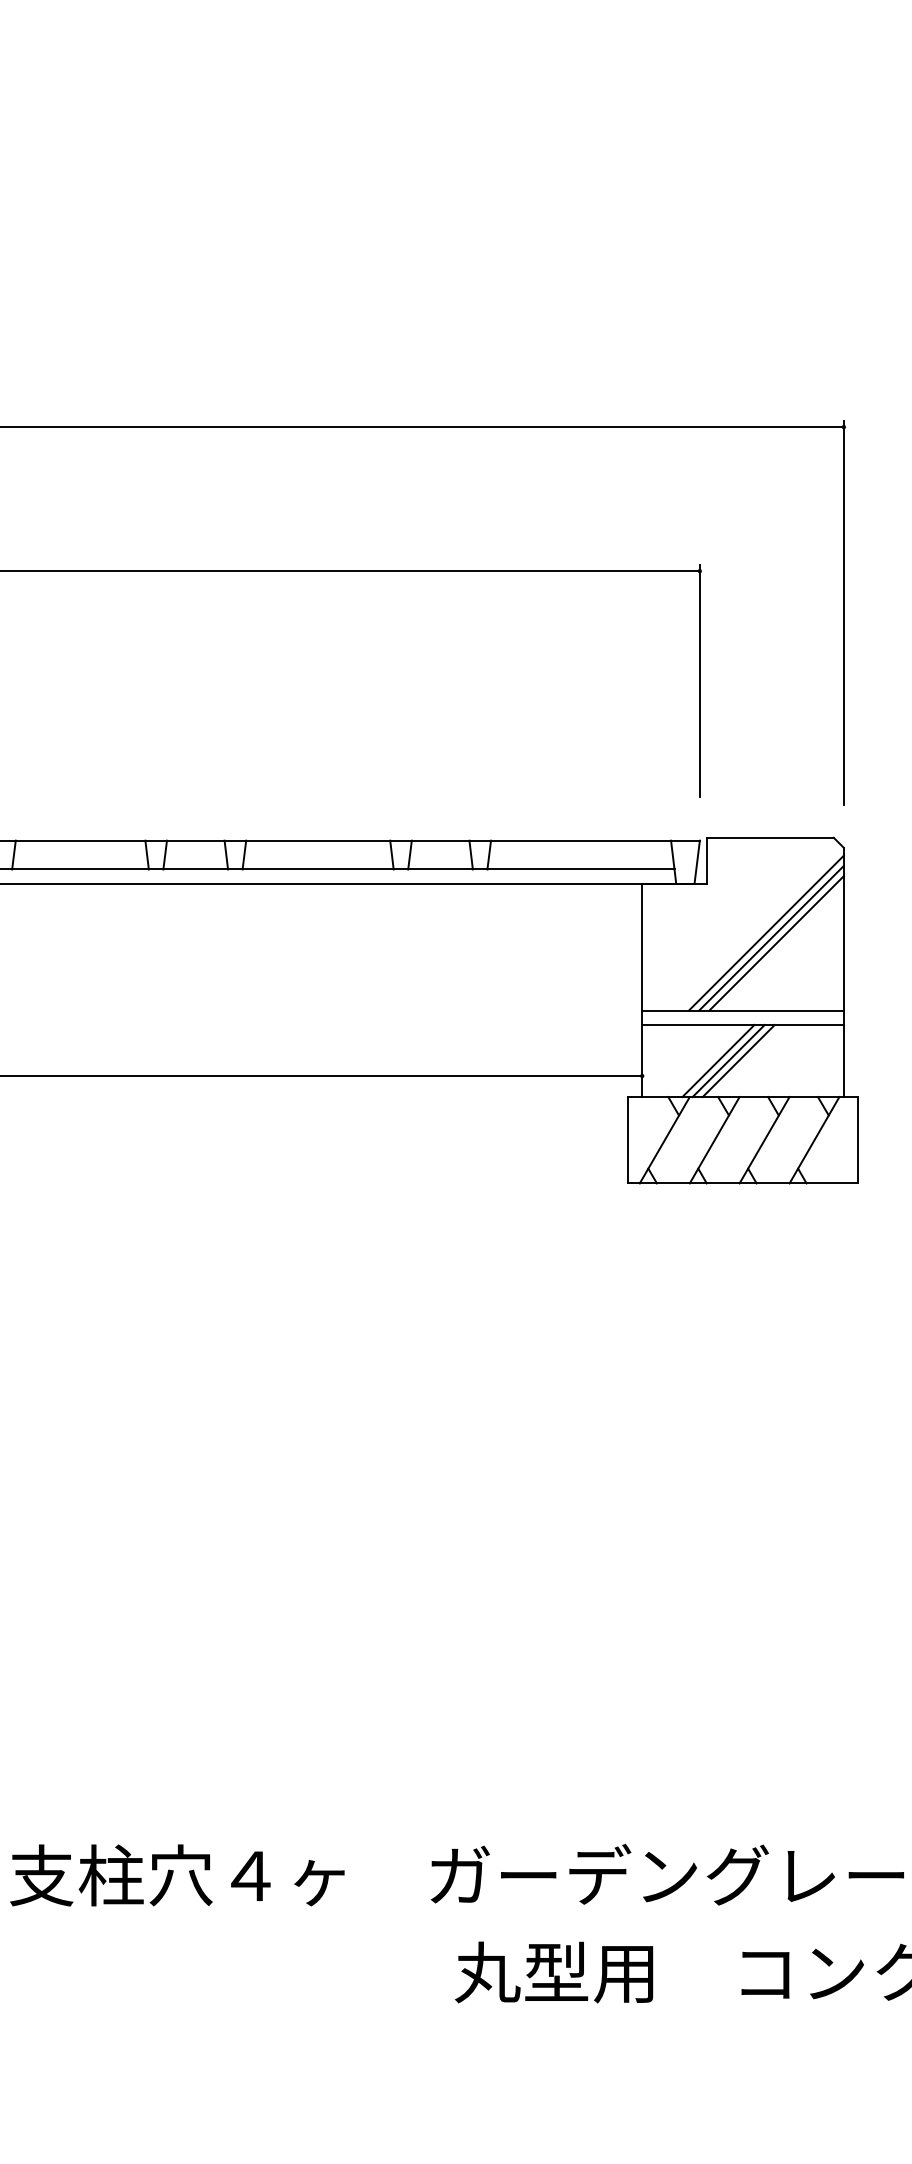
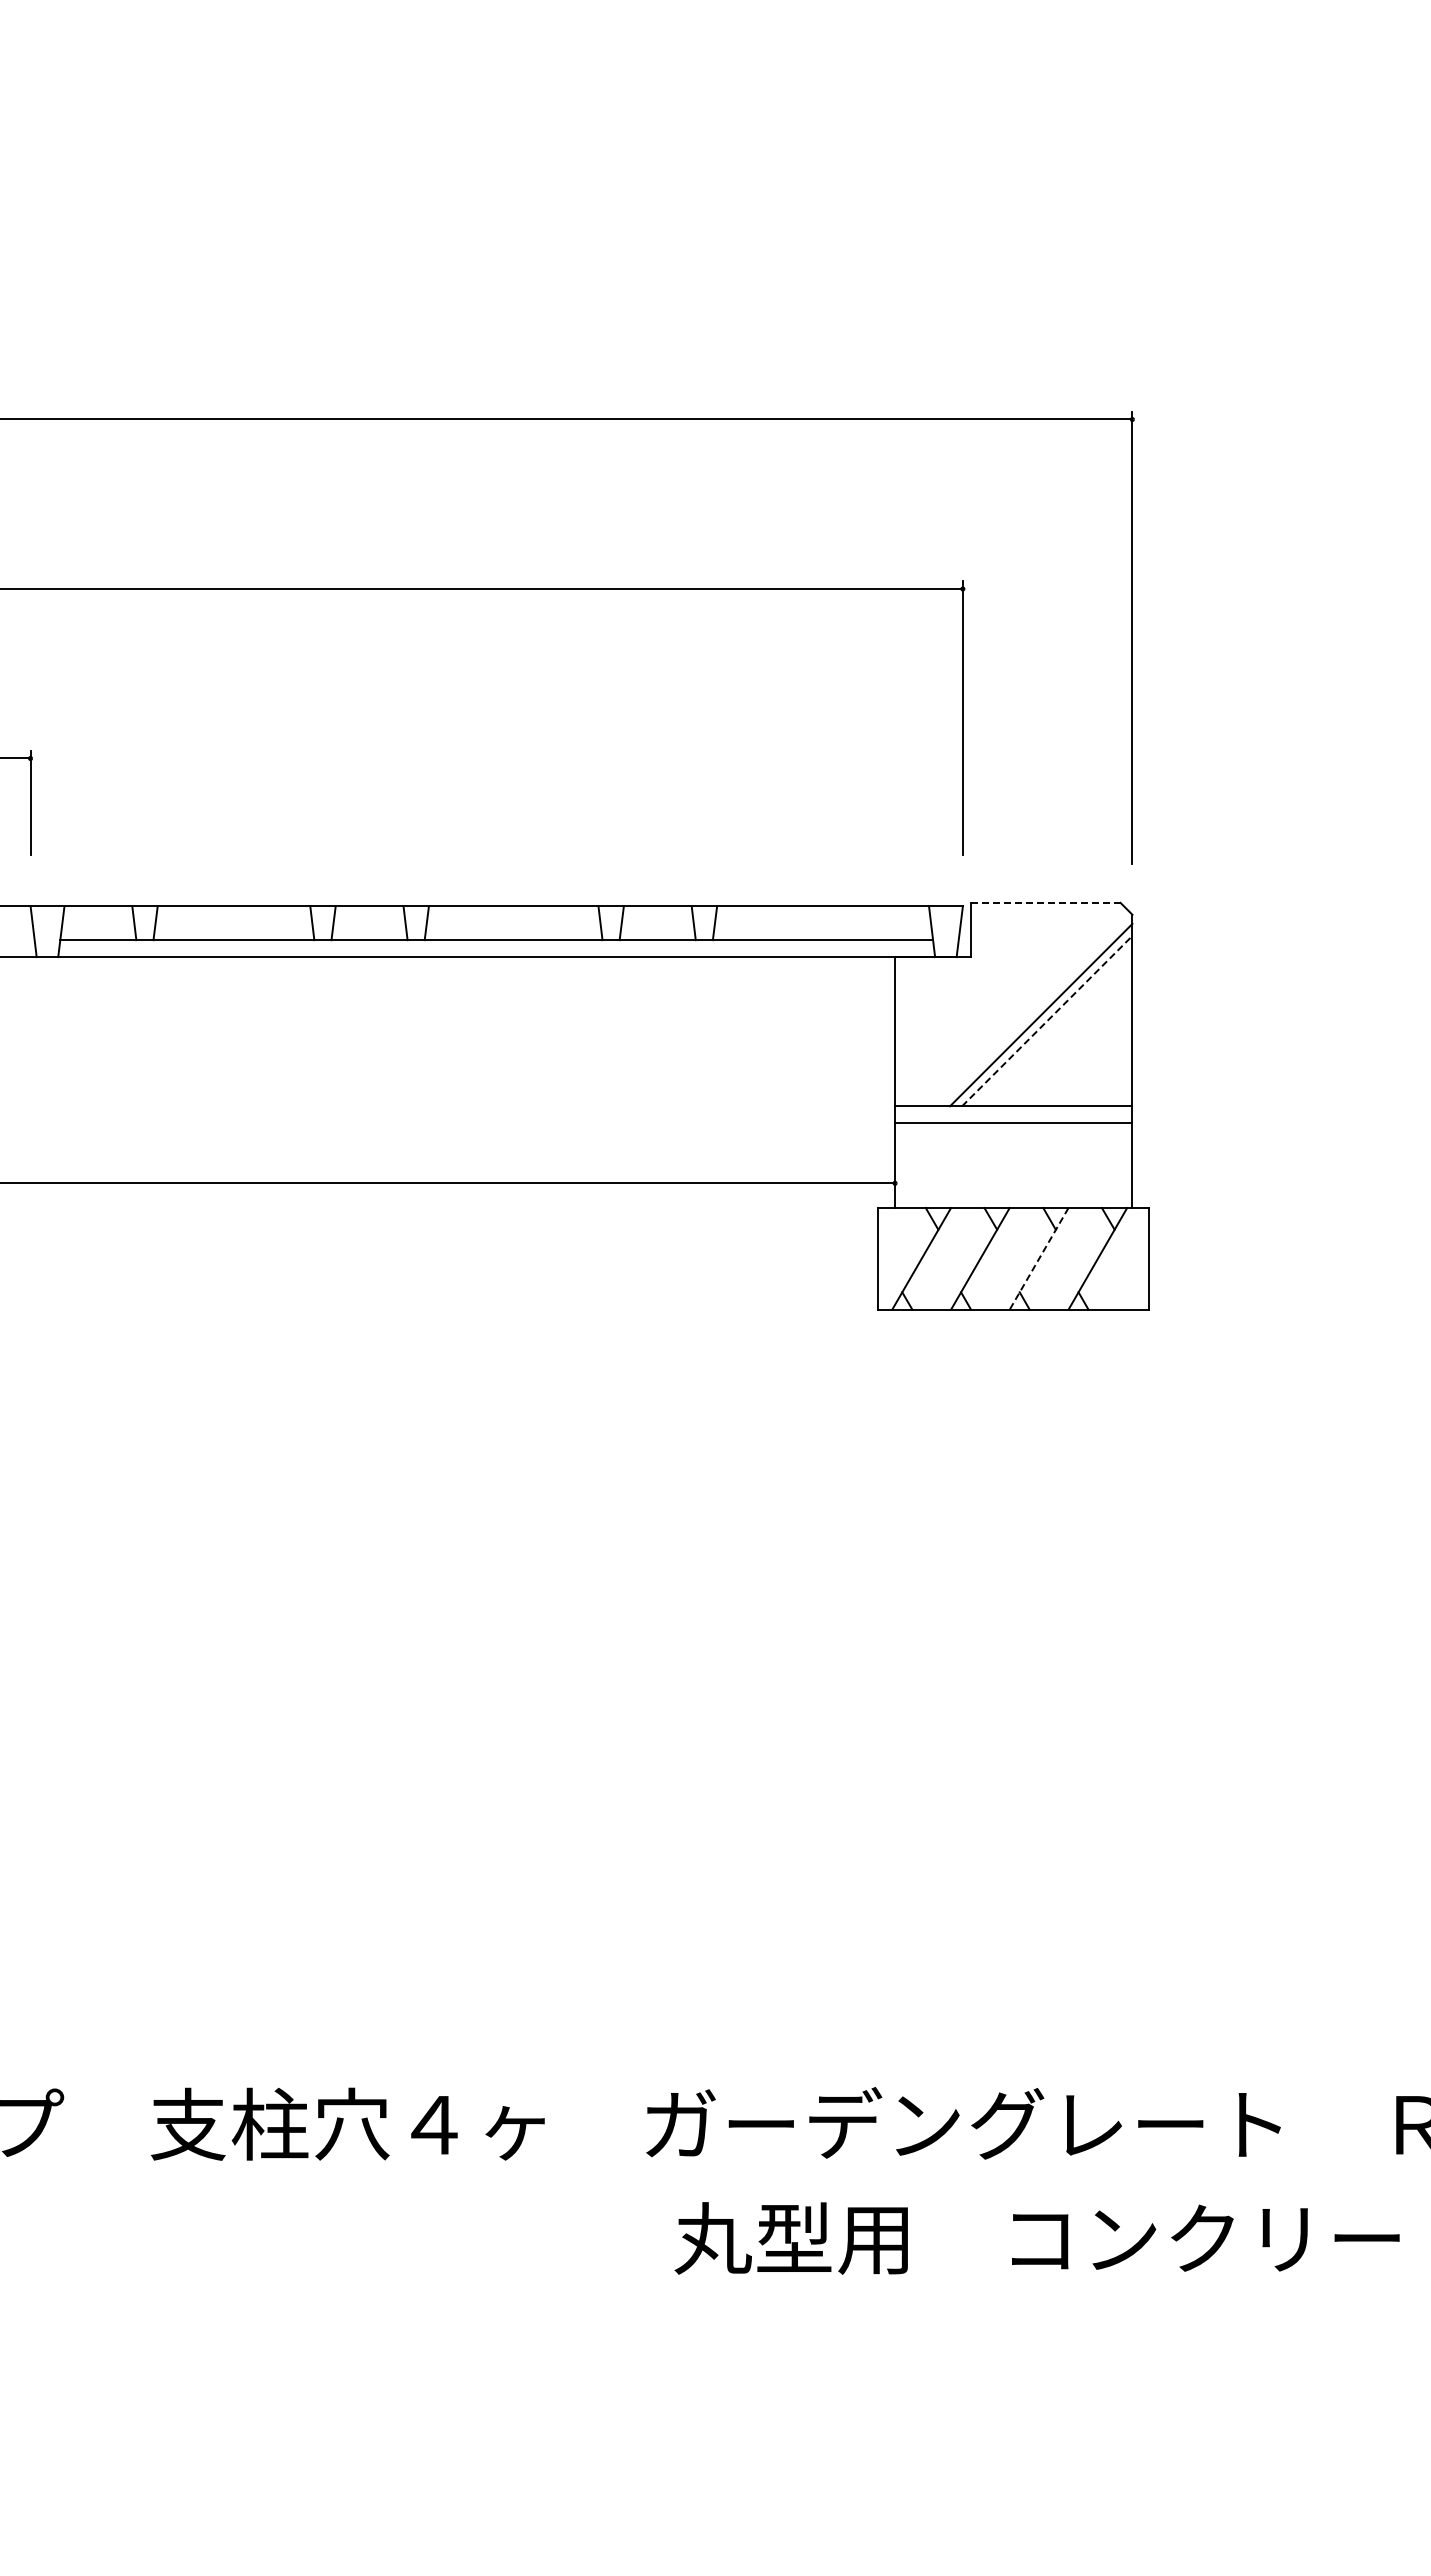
line: (770, 837) -> (1045, 902), solid -> dashed
line: (771, 937) -> (1047, 1020), solid -> dashed
line: (776, 942) -> (1053, 1026), removed
line: (718, 1060) -> (984, 1165), removed
line: (728, 1060) -> (996, 1165), removed
line: (738, 1060) -> (1008, 1165), removed
line: (764, 1139) -> (1039, 1258), solid -> dashed

